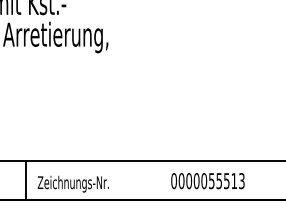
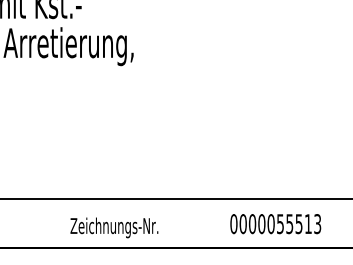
line: (26, 179) -> (32, 222), removed
text: (207, 181) -> (275, 224), moved
text: (73, 183) -> (114, 227), moved

